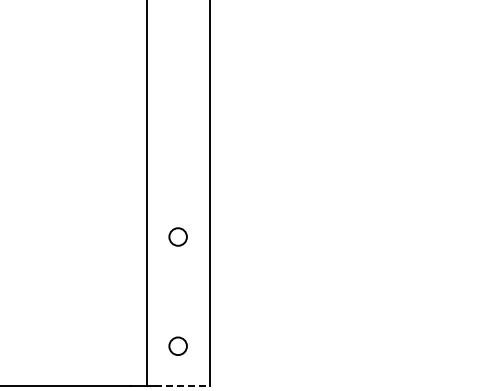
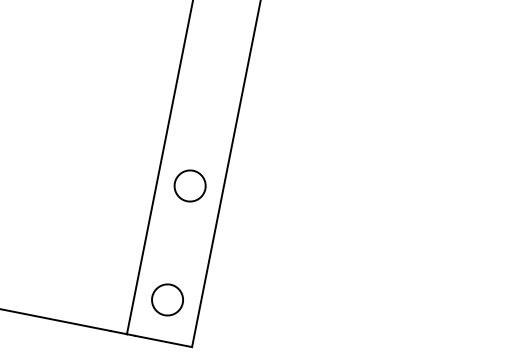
circle: (177, 236) -> (189, 185), size x1.67
circle: (177, 345) -> (166, 298), size x1.67
line: (182, 385) -> (163, 341), dashed -> solid

